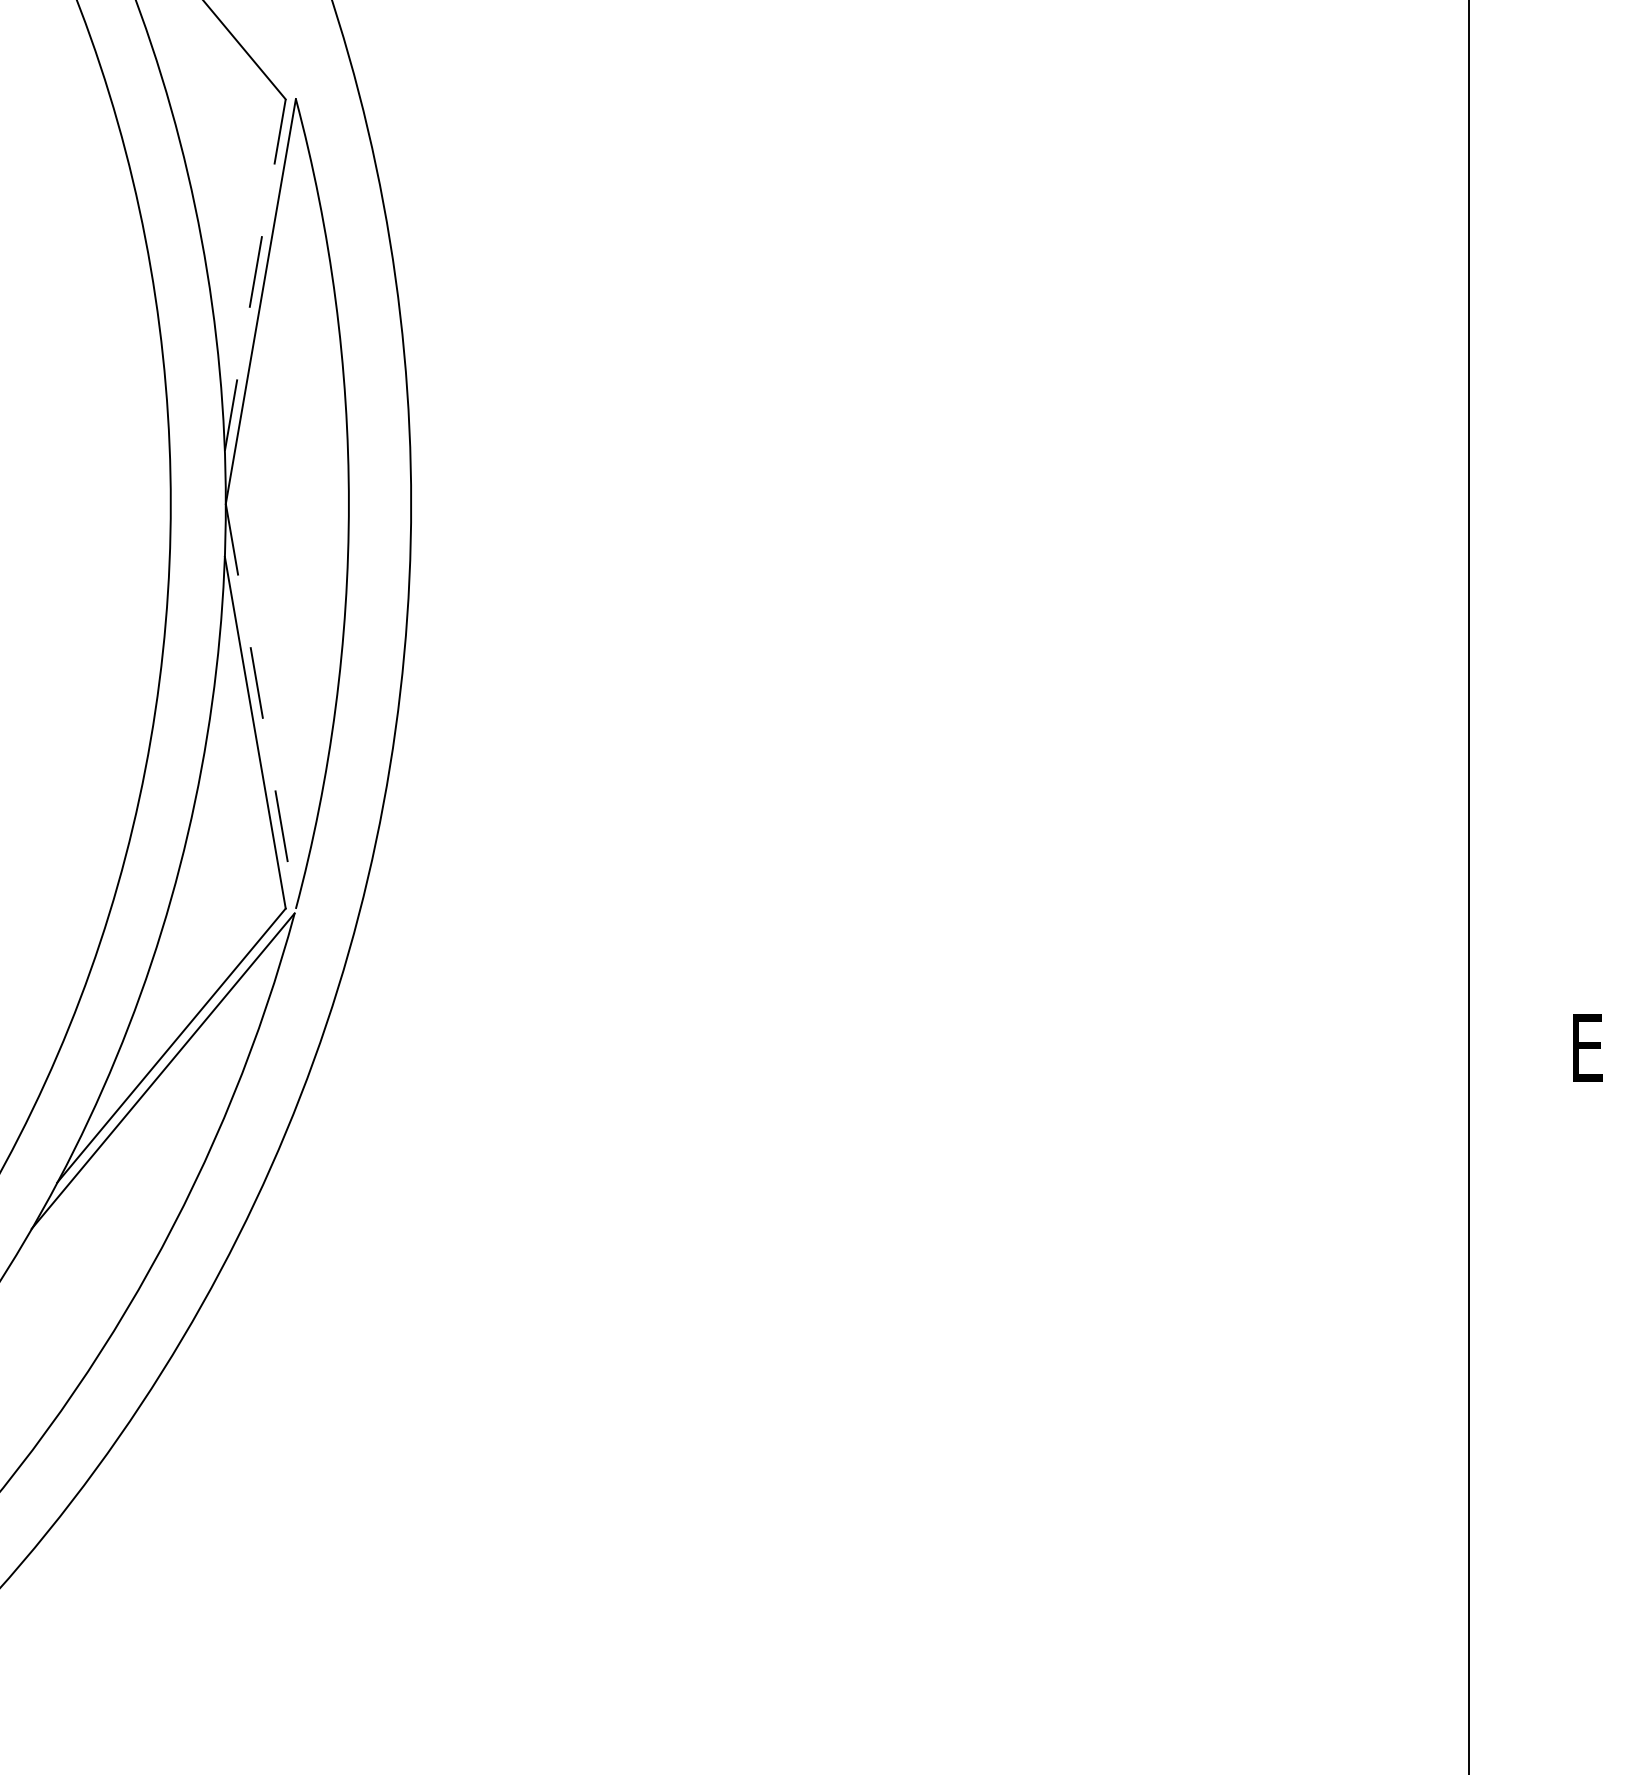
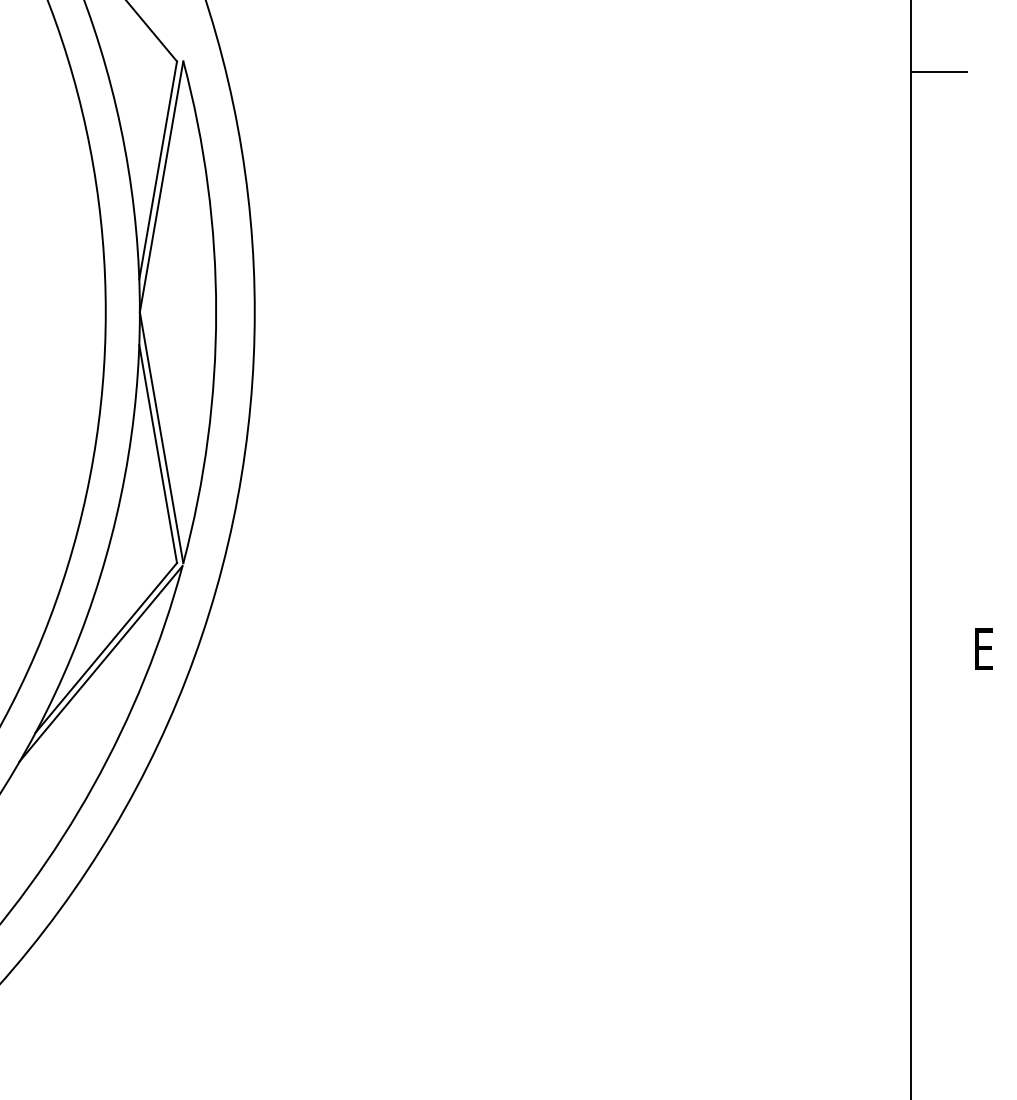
line: (1514, 115) -> (938, 71), added
line: (255, 275) -> (158, 170), dashed -> solid
line: (260, 707) -> (161, 438), dashed -> solid

